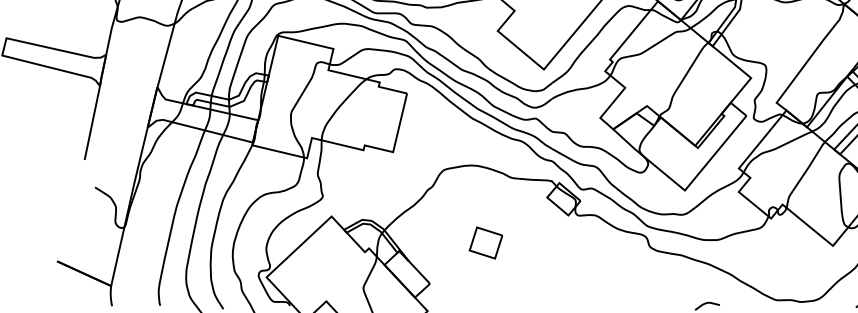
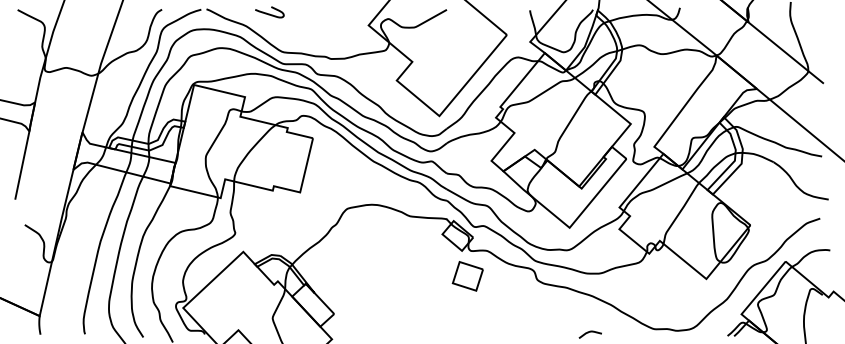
part: (485, 243) -> (467, 276), moved

